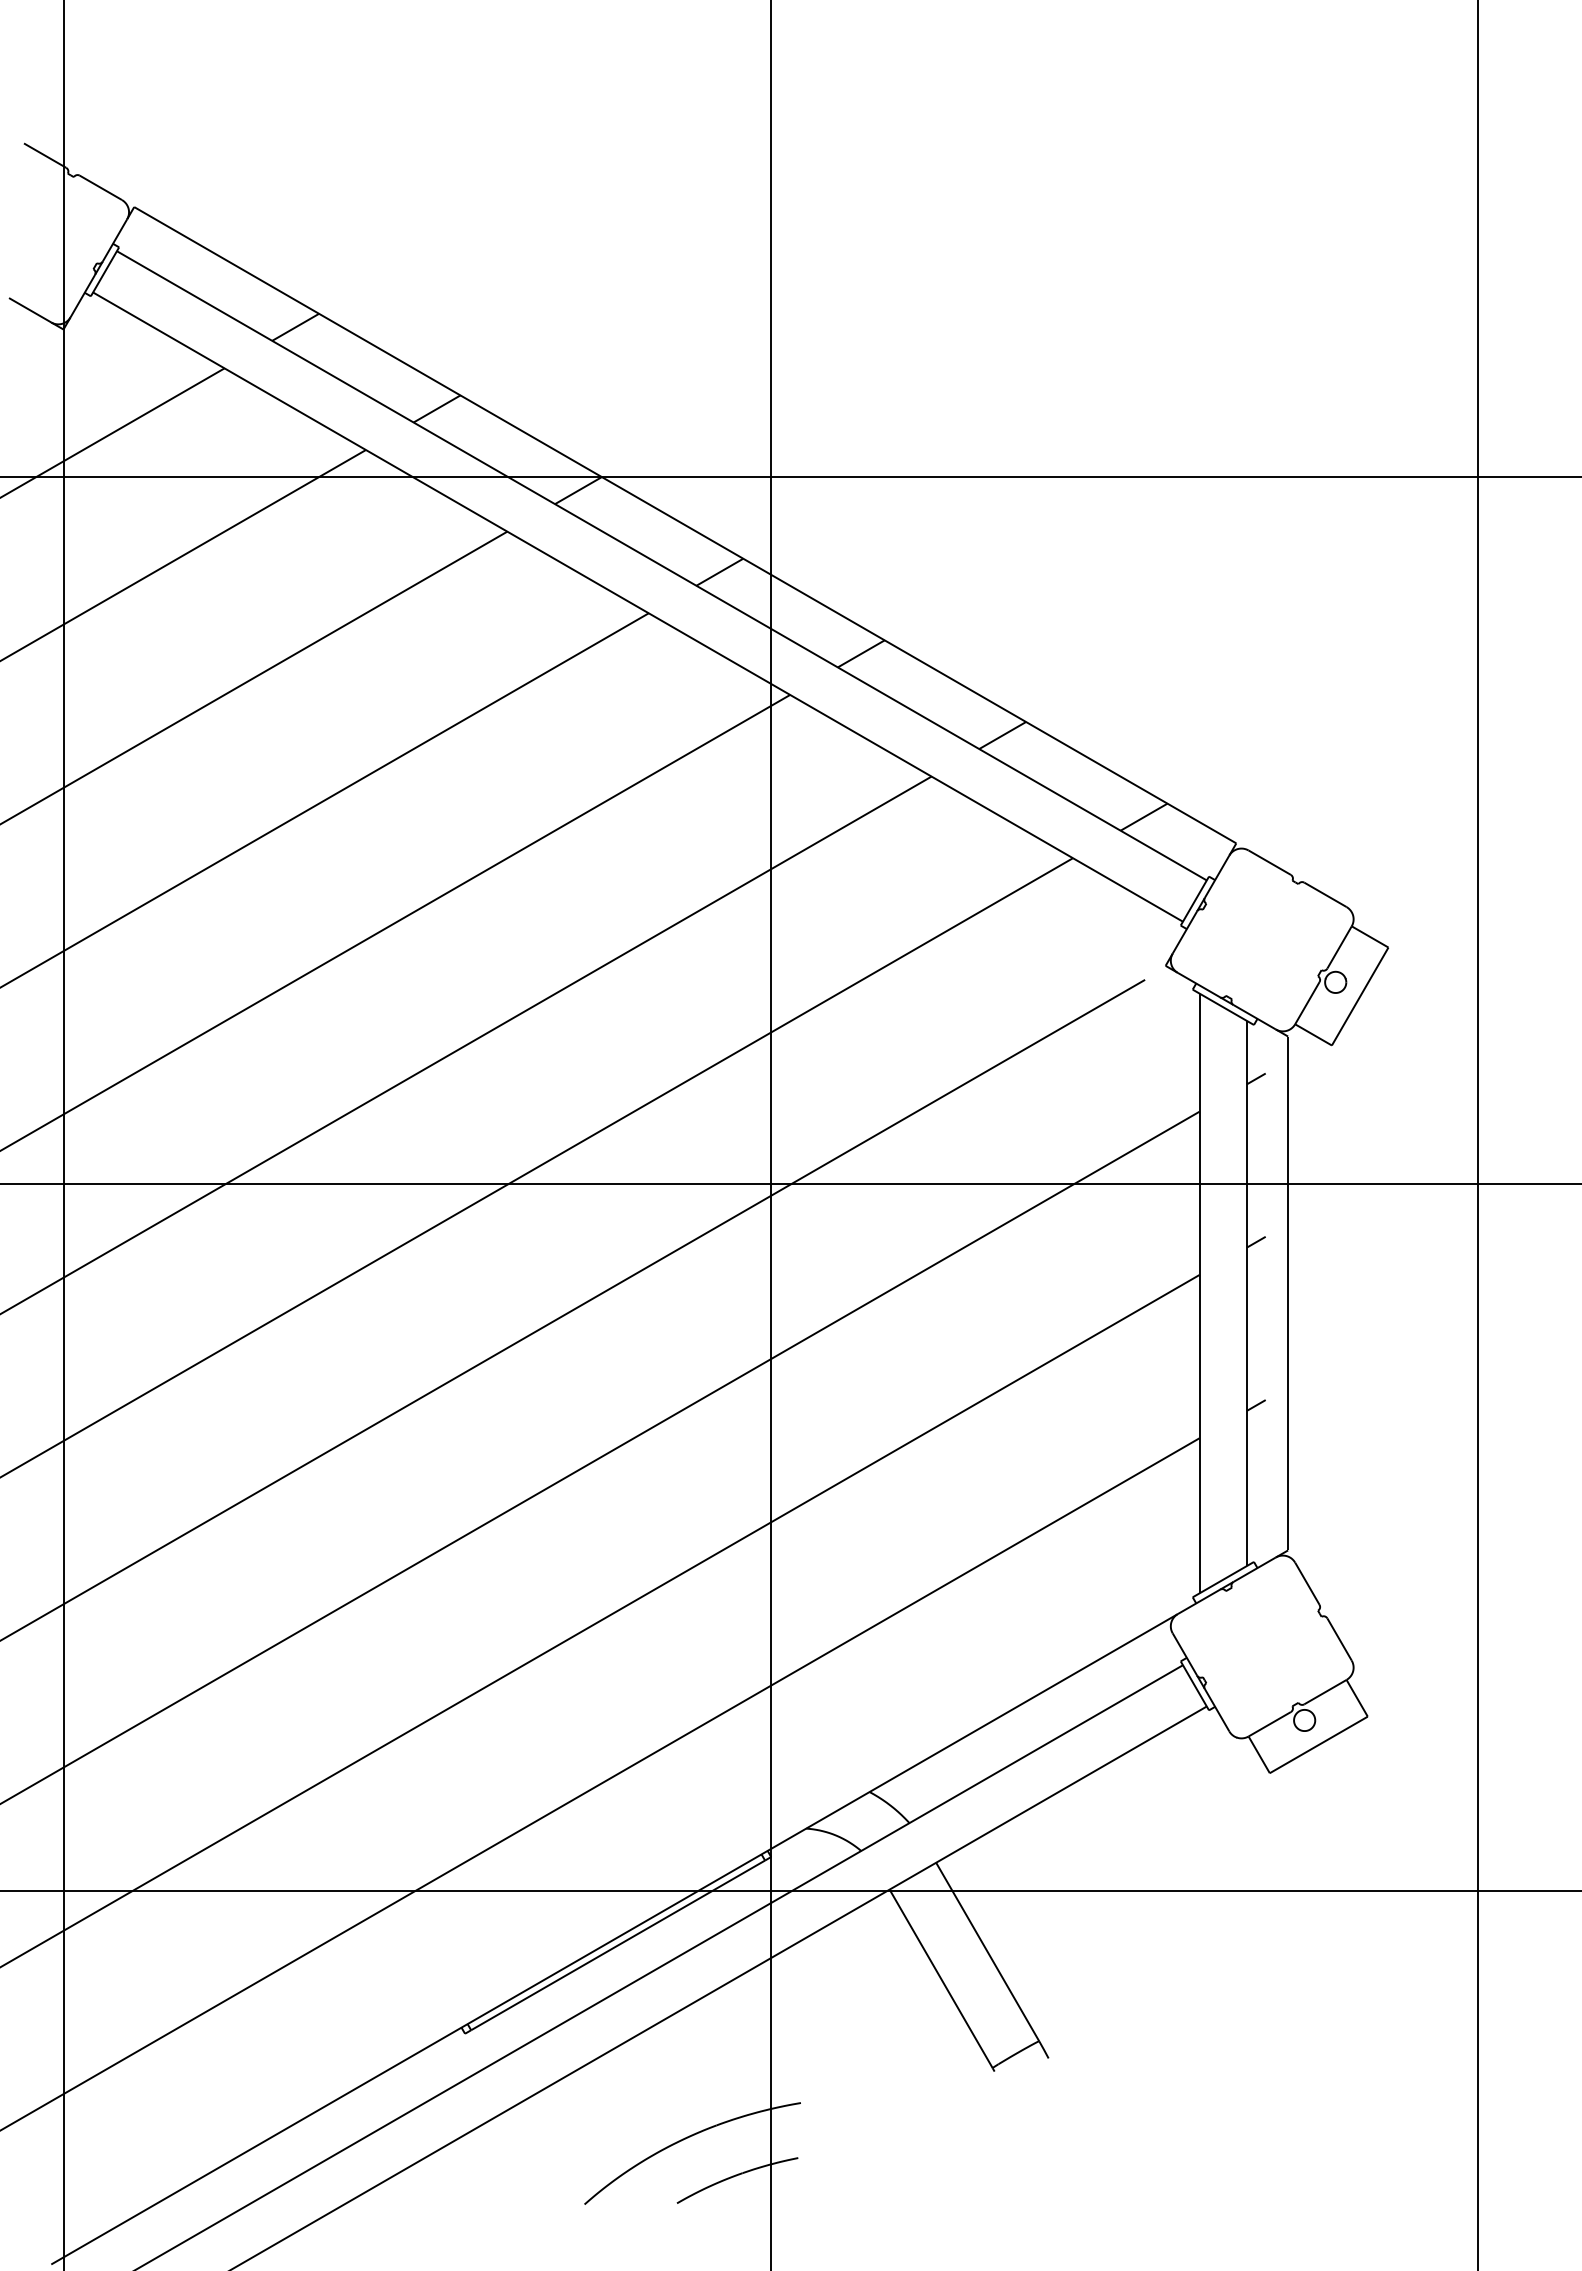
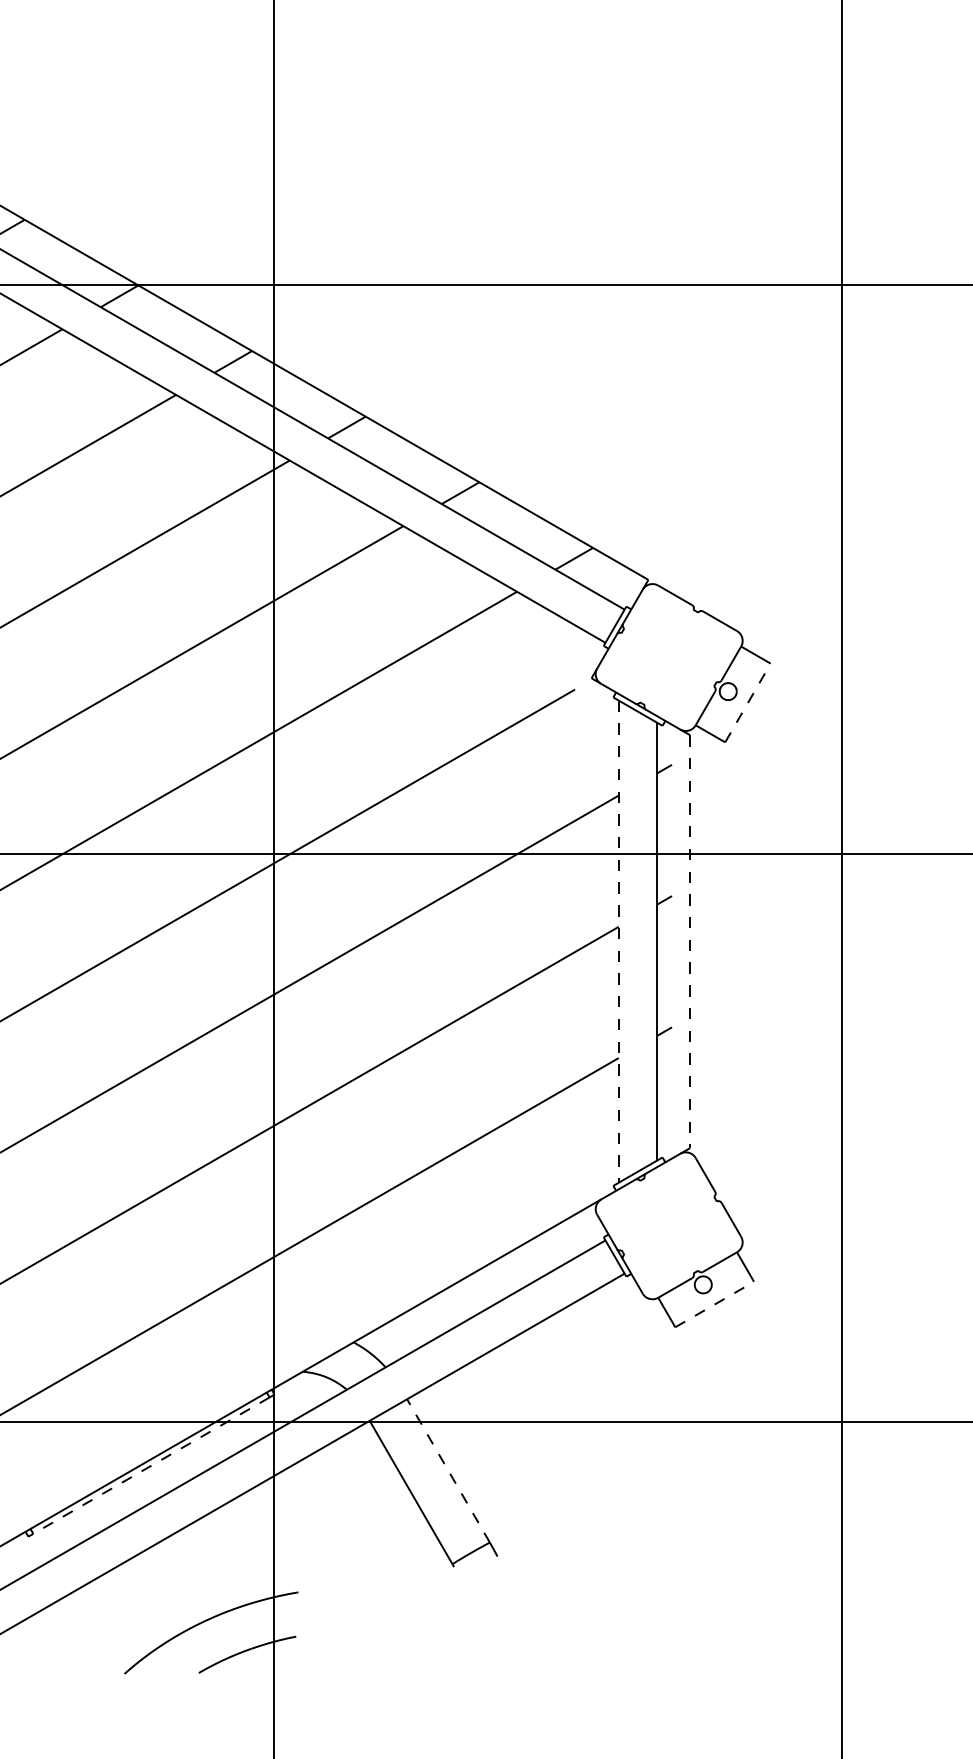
line: (1360, 996) -> (748, 702), solid -> dashed
line: (1199, 1293) -> (618, 941), solid -> dashed
line: (1288, 1293) -> (690, 941), solid -> dashed
line: (1318, 1744) -> (714, 1304), solid -> dashed
line: (618, 1945) -> (151, 1465), solid -> dashed
line: (987, 1951) -> (448, 1470), solid -> dashed

